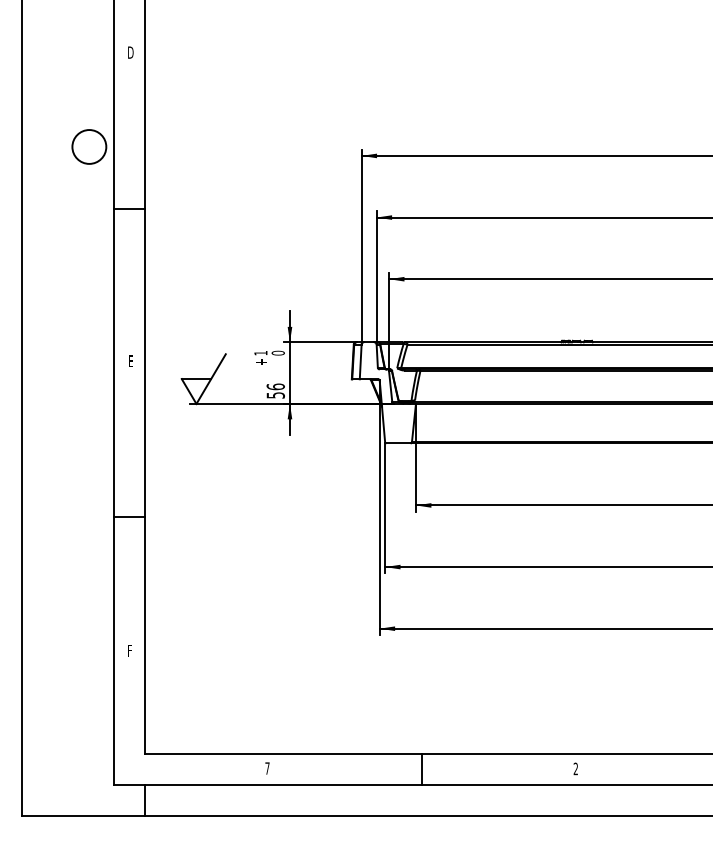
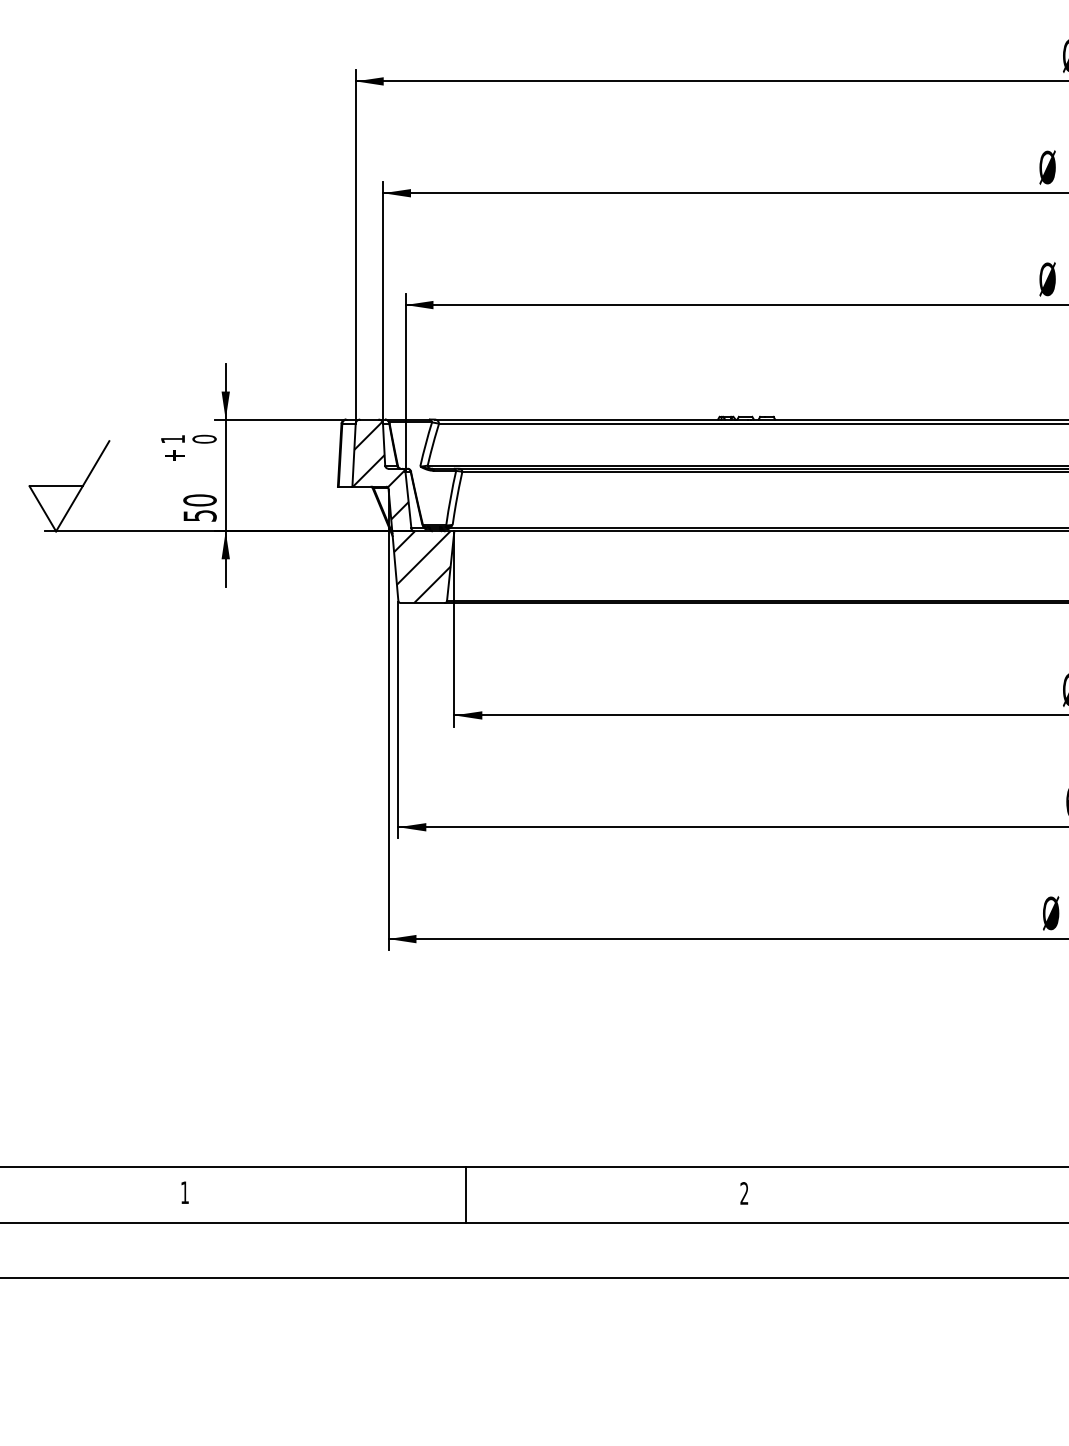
text: (275, 386) -> (199, 499), 56 -> 50
hatch: (386, 393) -> (400, 512), added
text: (267, 768) -> (184, 1192), 7 -> 1

